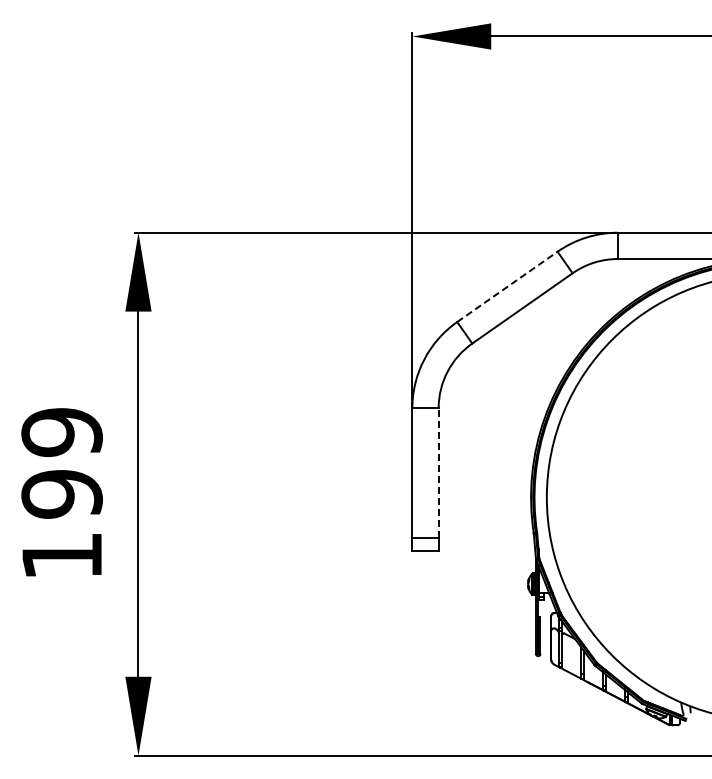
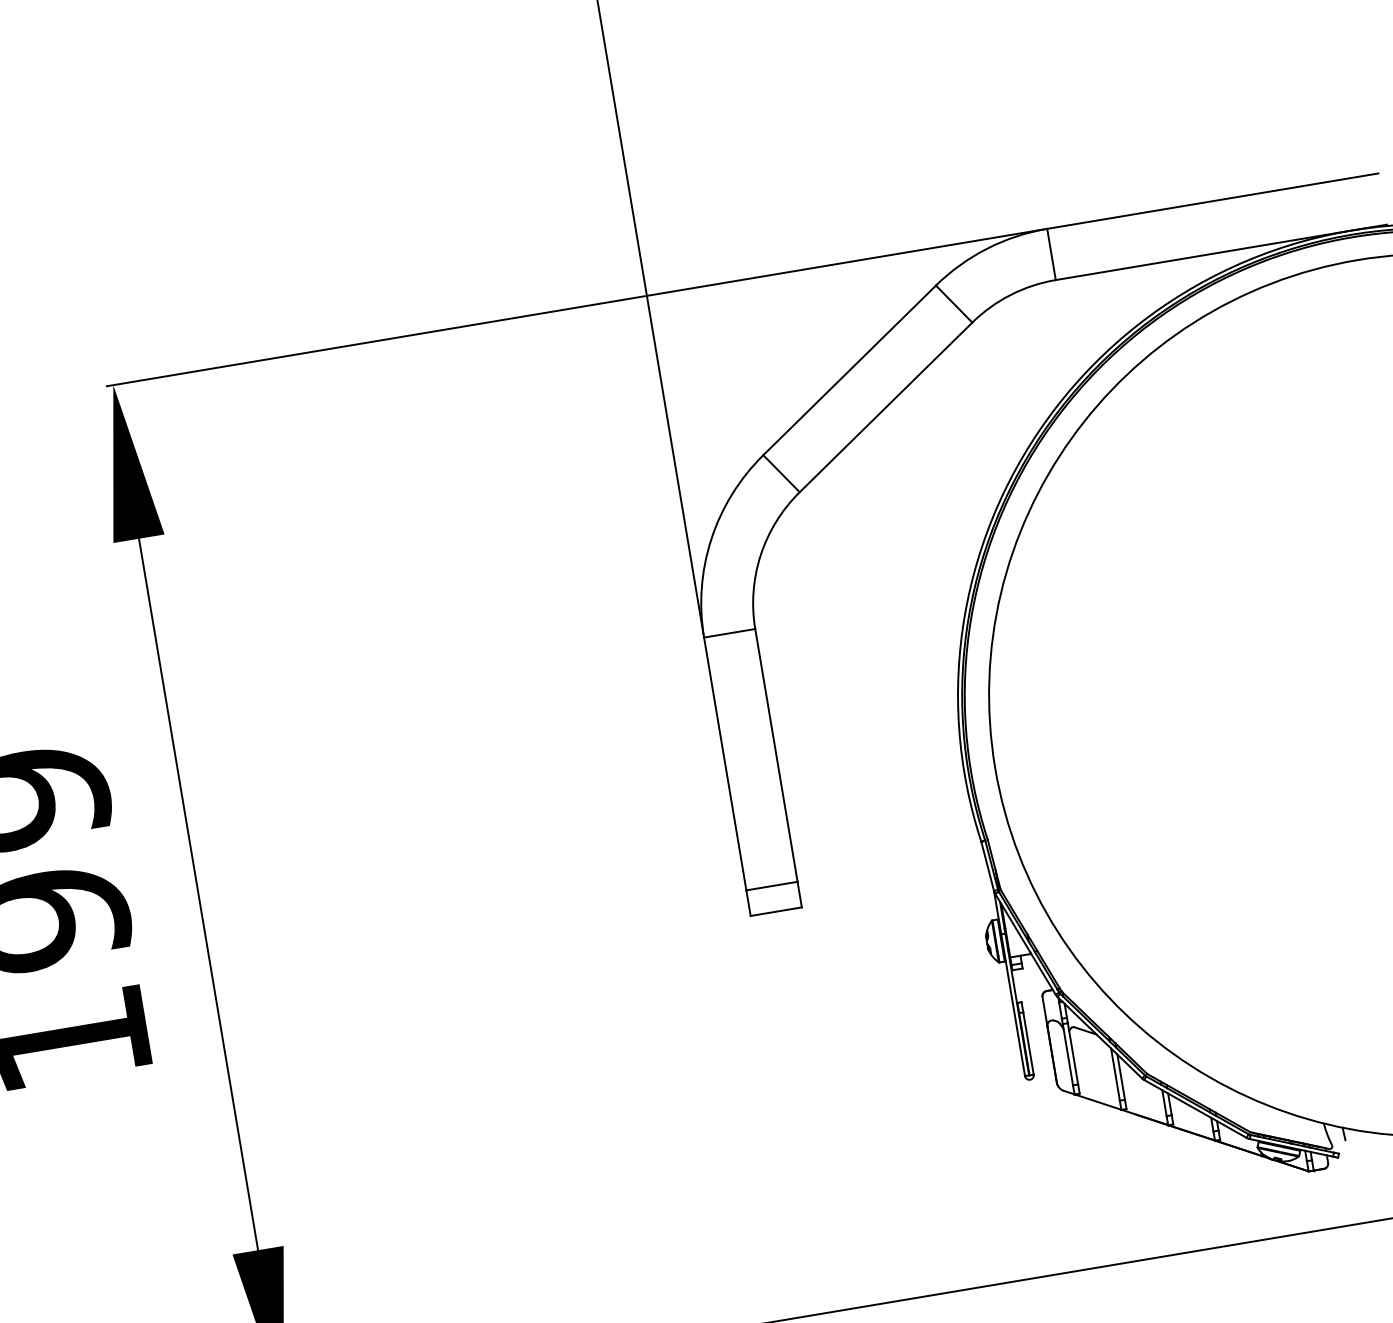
line: (507, 286) -> (849, 369), dashed -> solid
line: (438, 473) -> (776, 756), dashed -> solid

